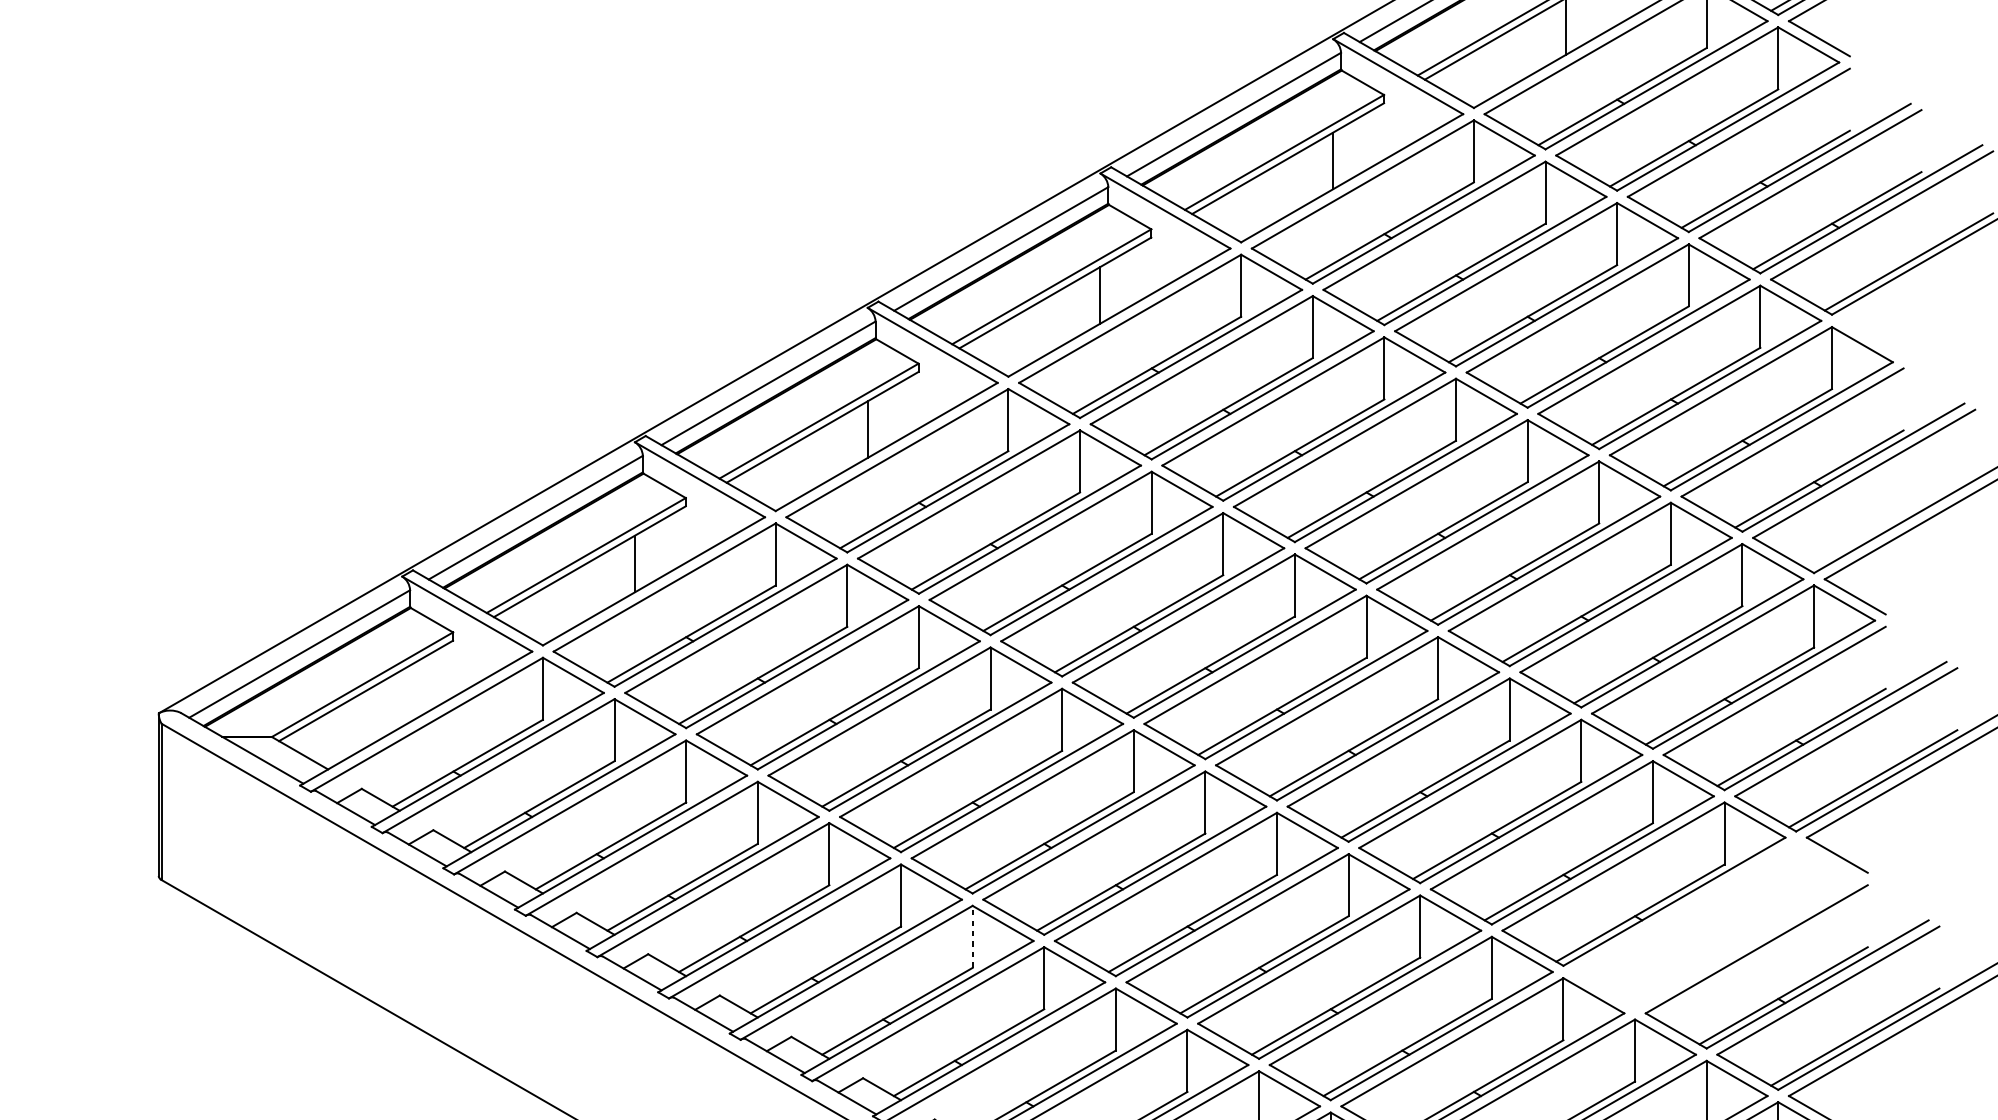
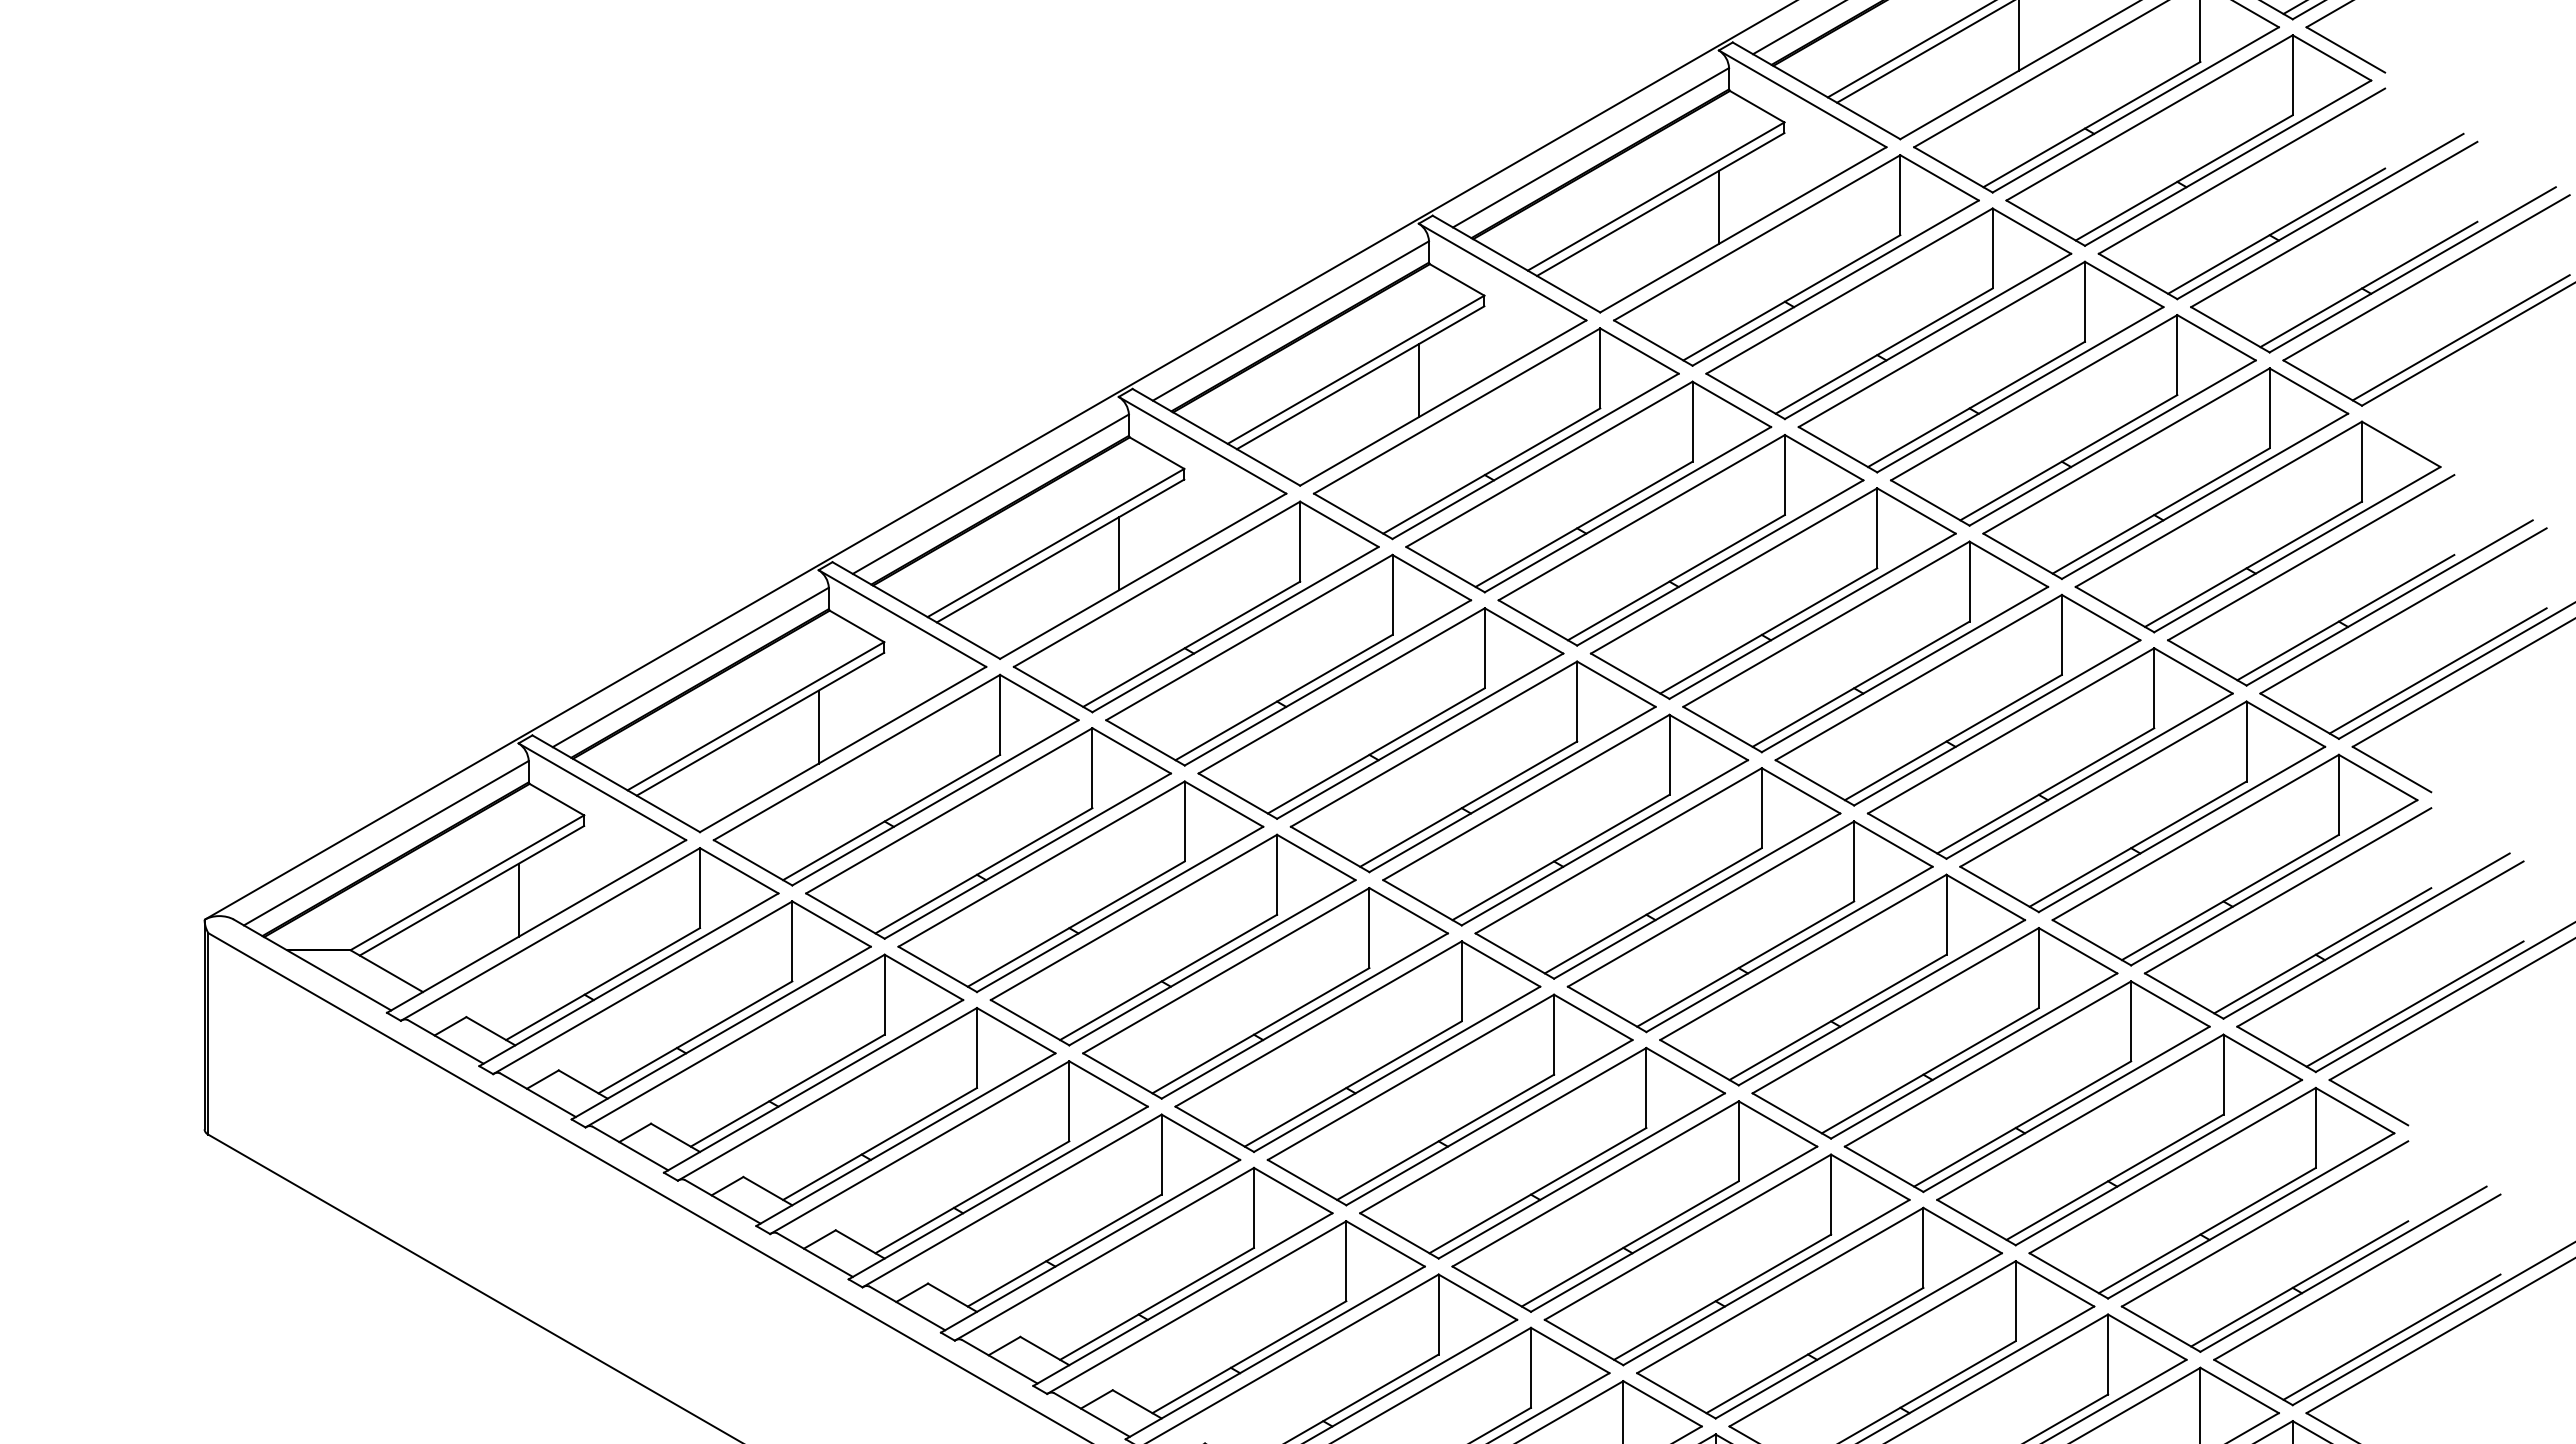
line: (1890, 520) -> (2437, 670), added
line: (402, 697) -> (518, 899), added
part: (1715, 924) -> (2211, 1192), added
line: (973, 936) -> (1254, 1207), dashed -> solid

